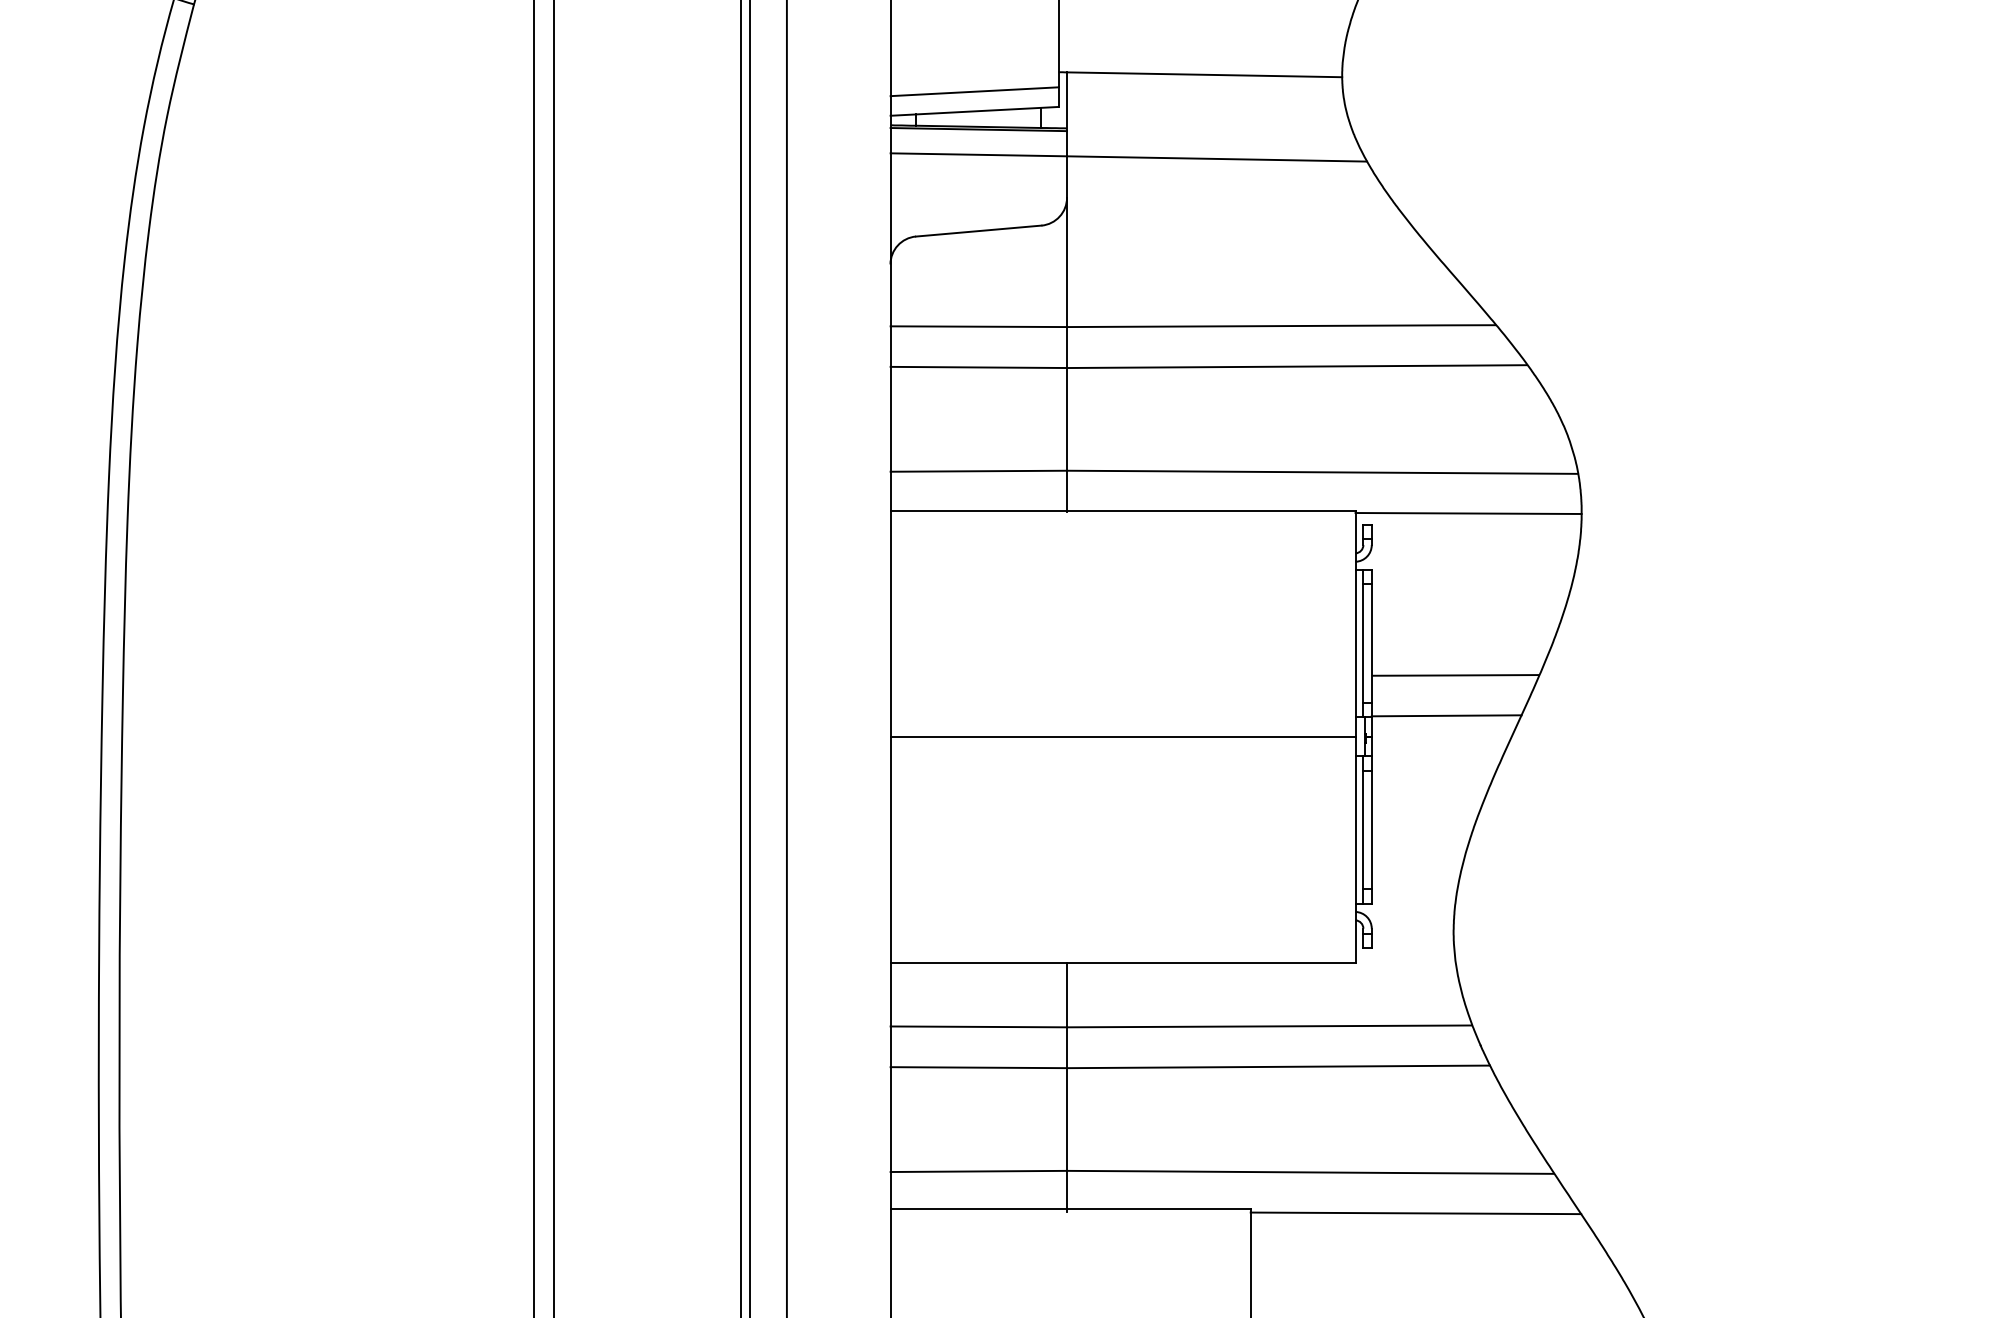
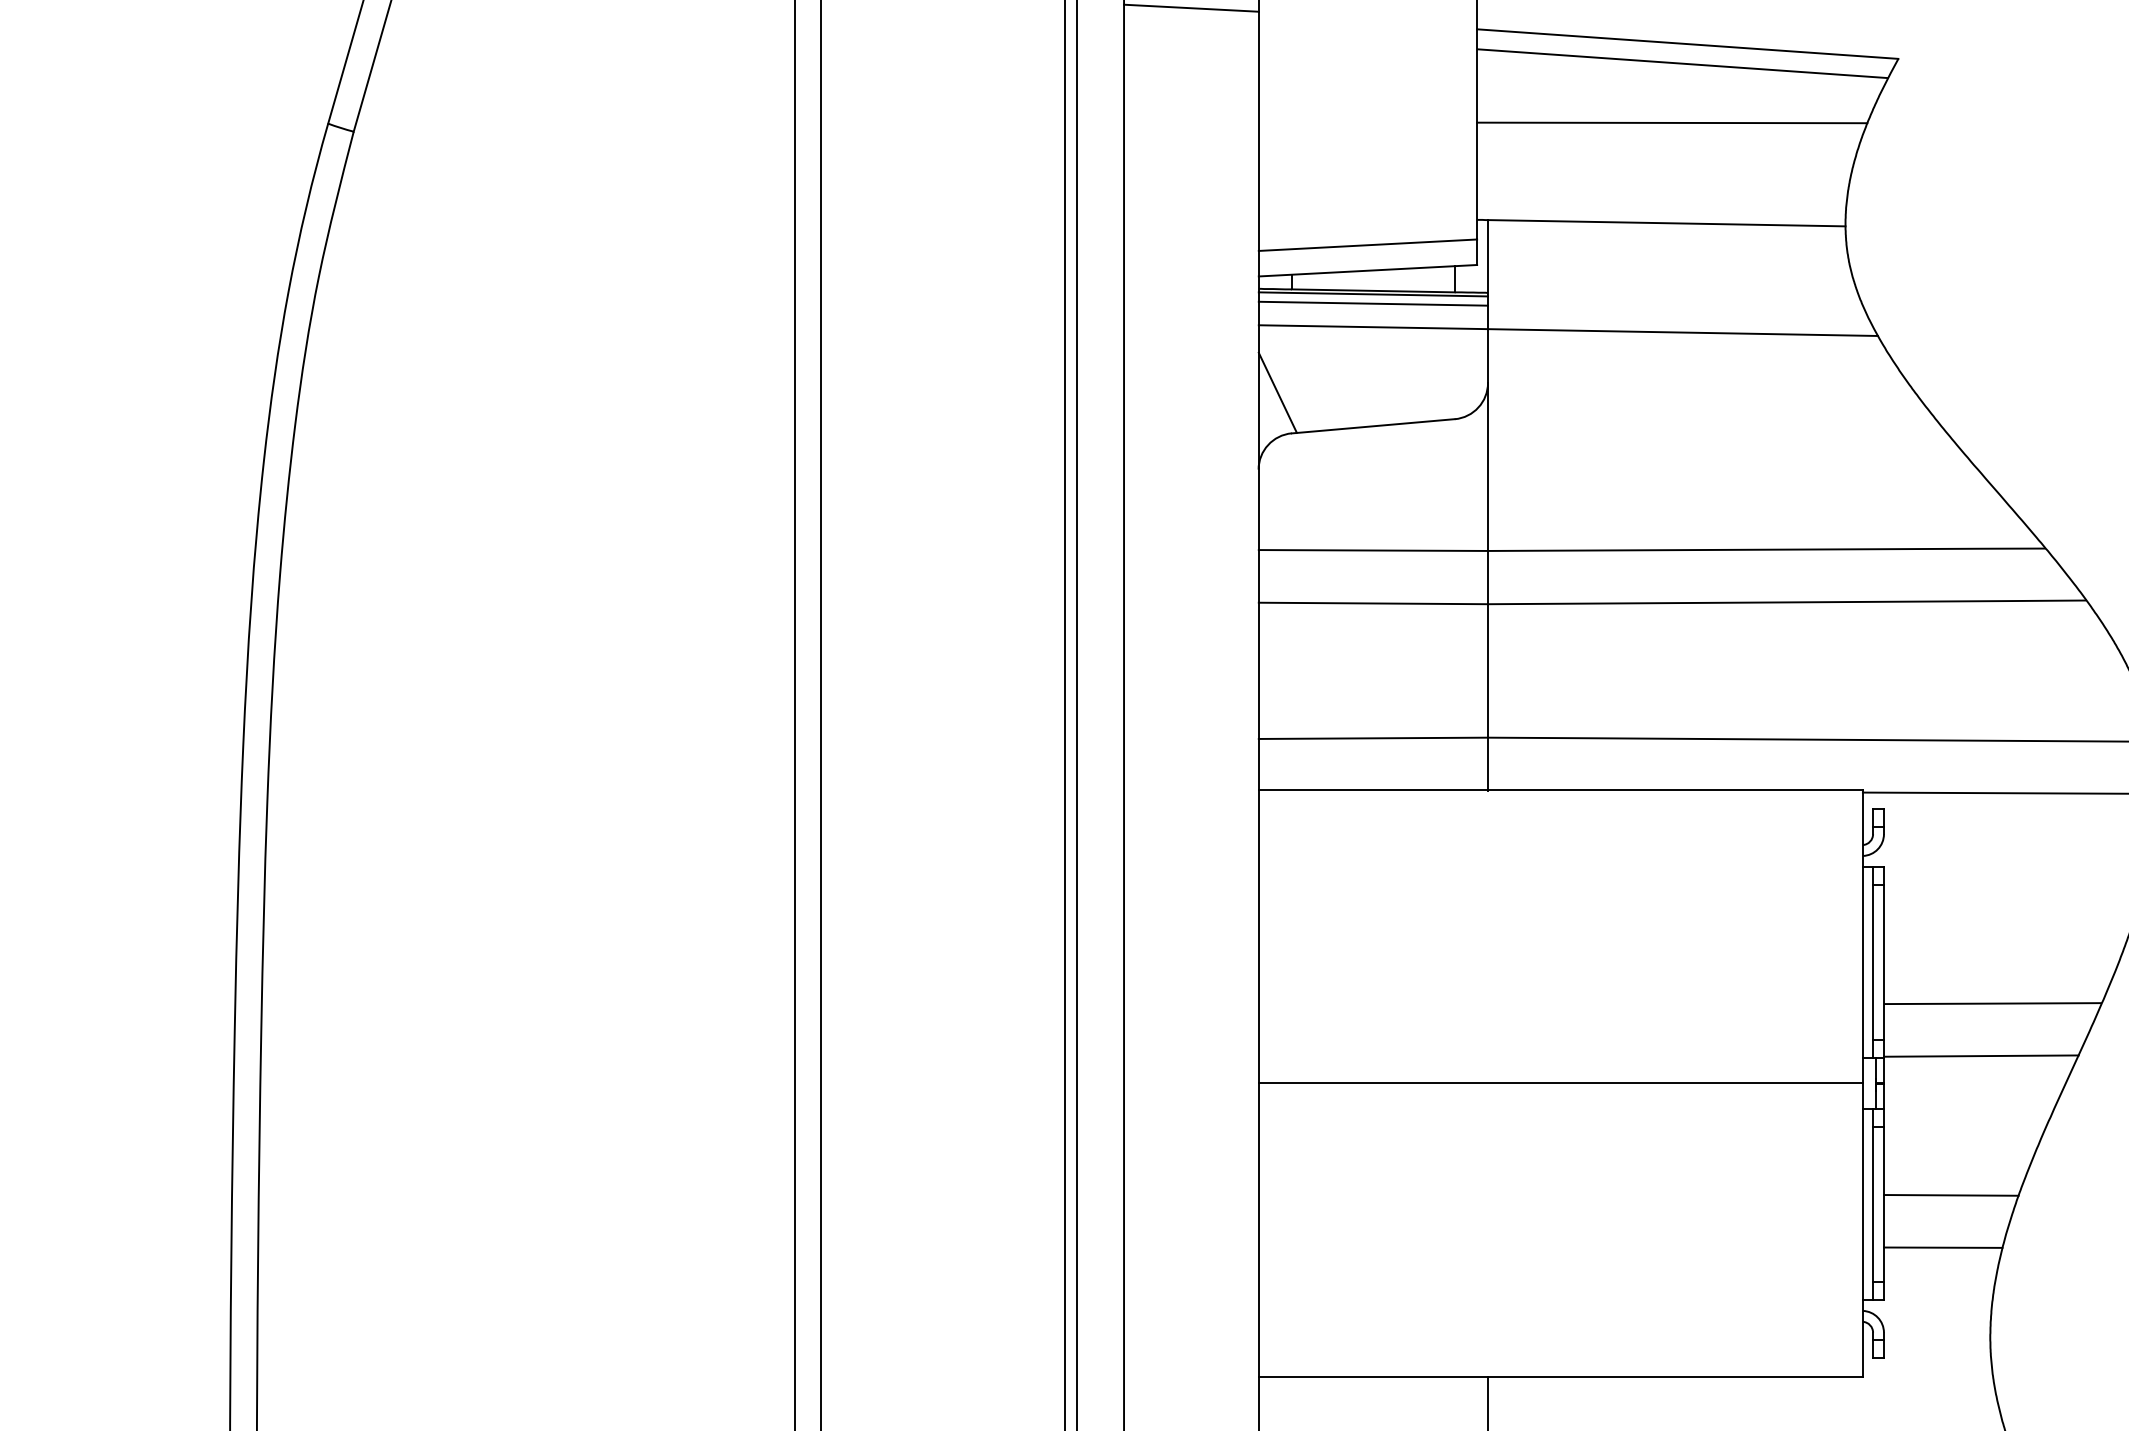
line: (978, 136) -> (1372, 303), added
line: (904, 205) -> (1276, 393), added
line: (1423, 822) -> (1951, 1194), added
line: (1416, 863) -> (1942, 1247), added

